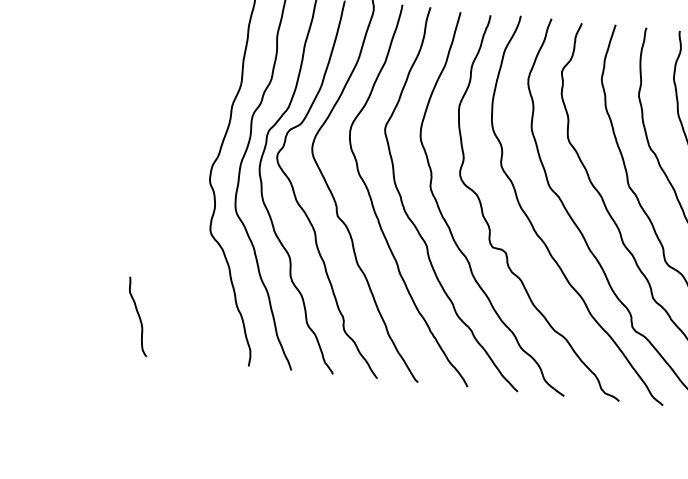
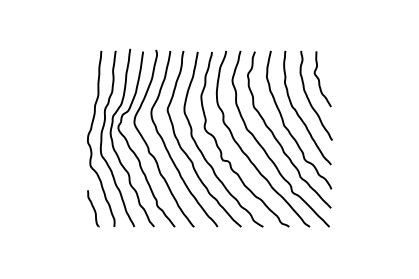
curve: (138, 316) -> (93, 208), moved

